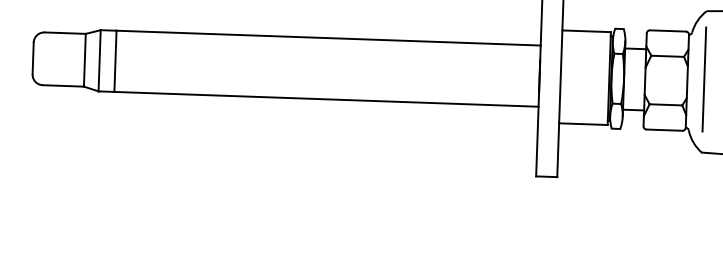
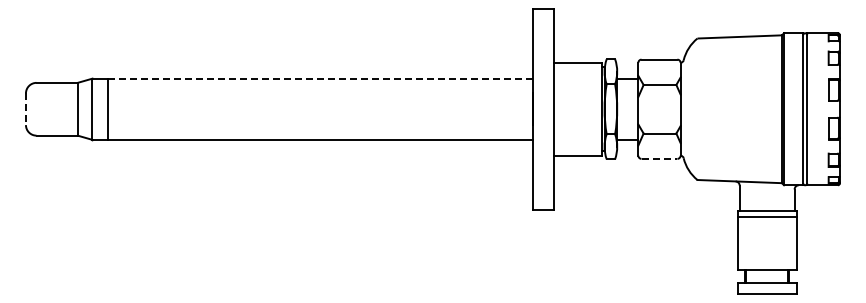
line: (329, 38) -> (321, 78), solid -> dashed
line: (32, 58) -> (25, 109), solid -> dashed
line: (704, 79) -> (697, 106), removed
line: (664, 129) -> (659, 158), solid -> dashed

